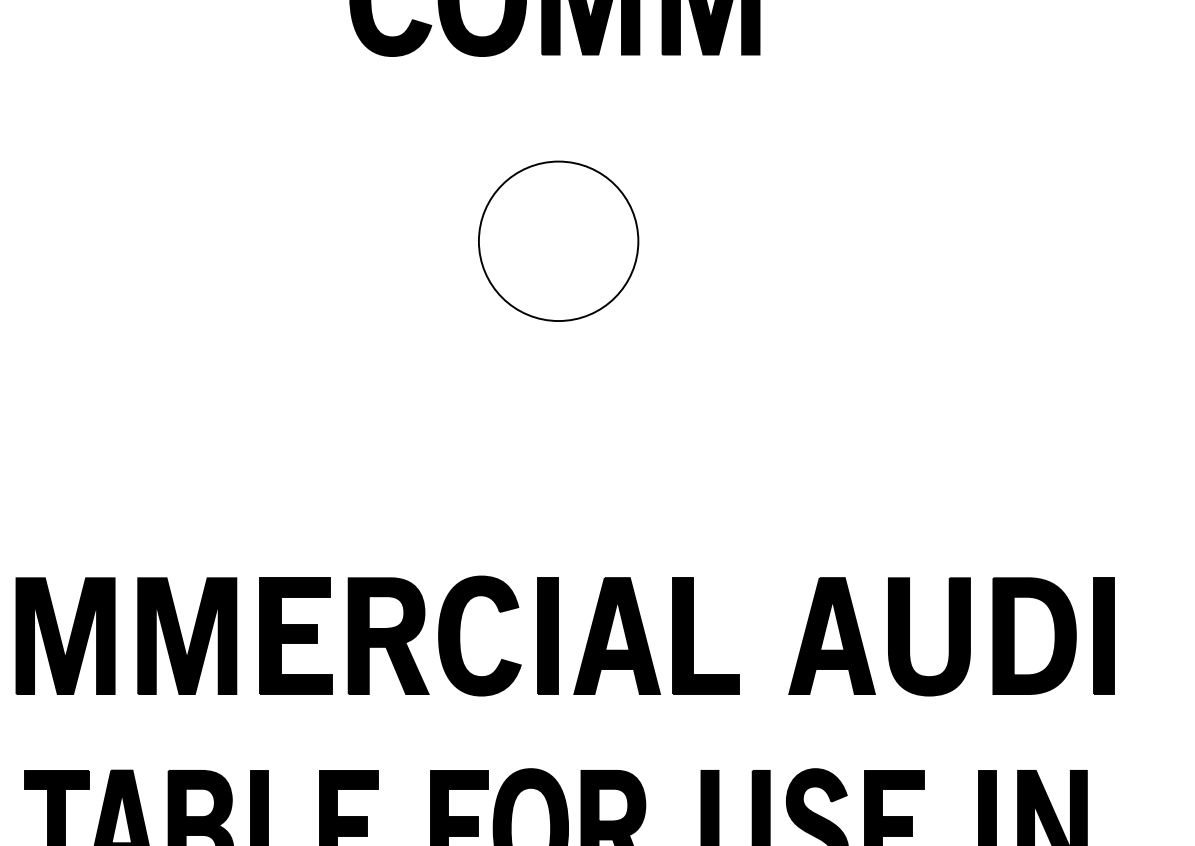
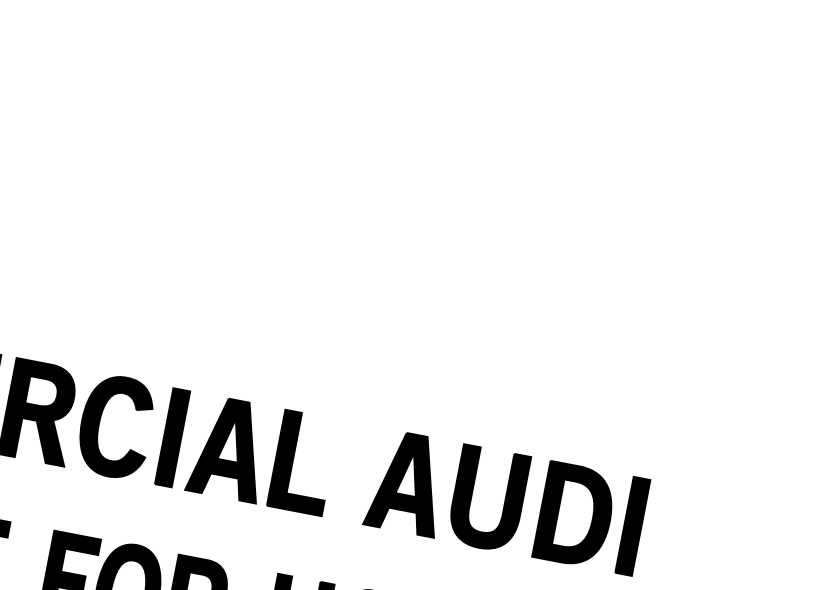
part: (558, 240) -> (244, 111), removed

